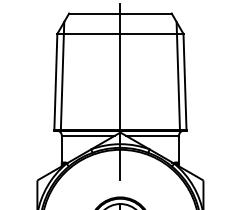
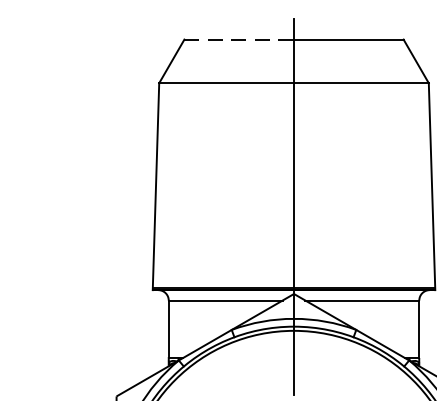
line: (94, 13) -> (238, 39), solid -> dashed
line: (62, 75) -> (170, 172), removed
line: (177, 75) -> (415, 172), removed

